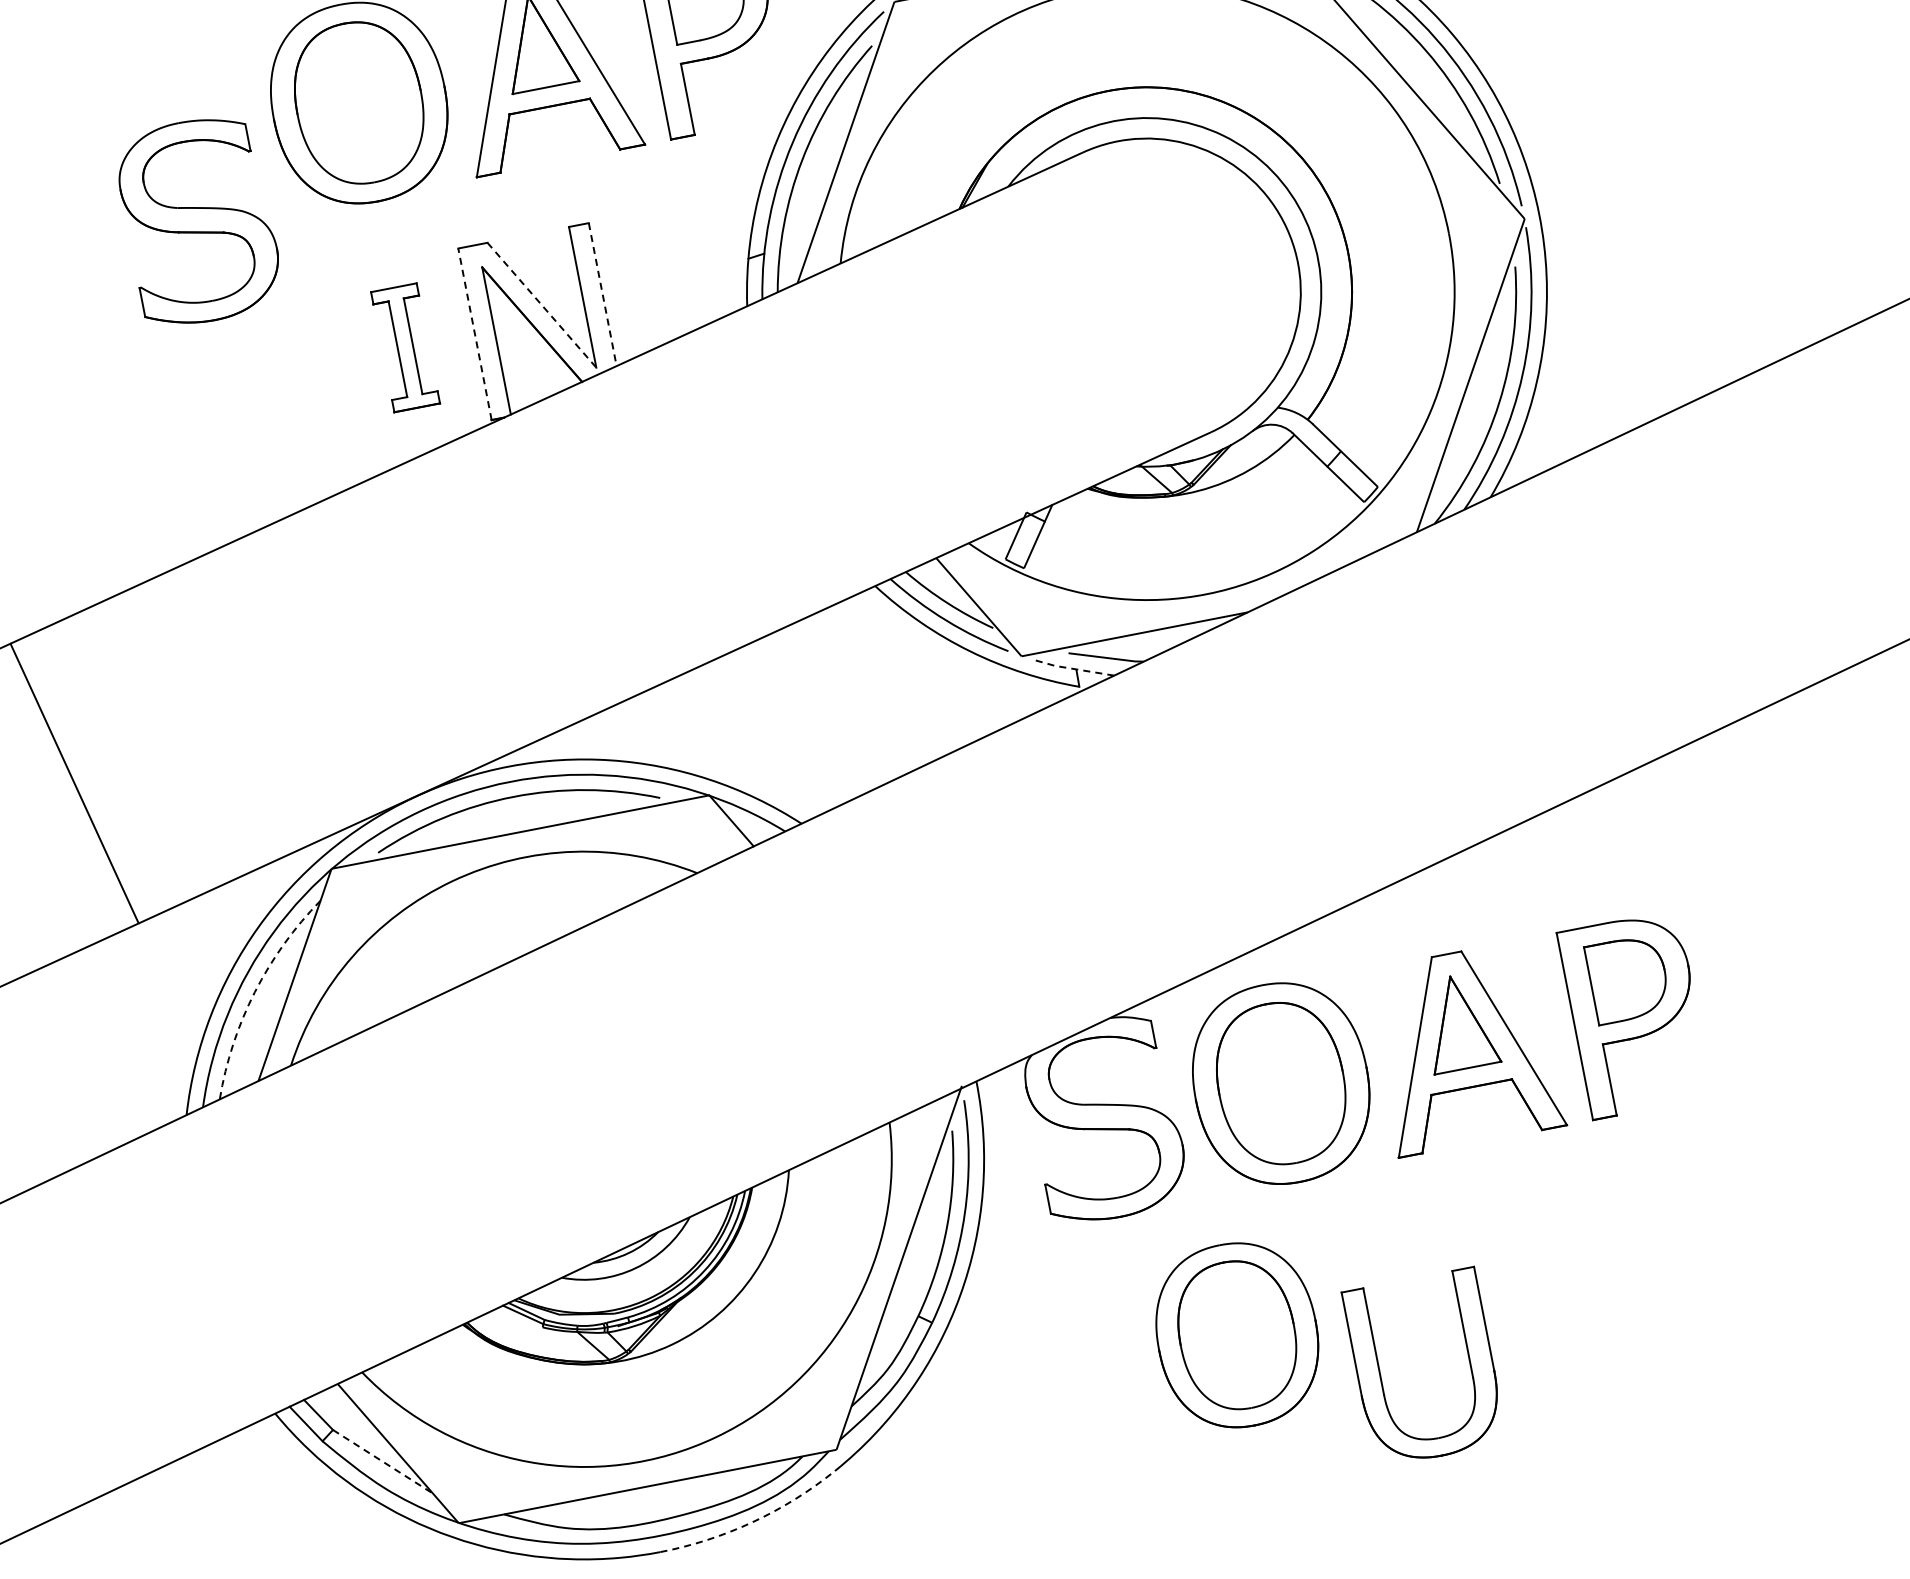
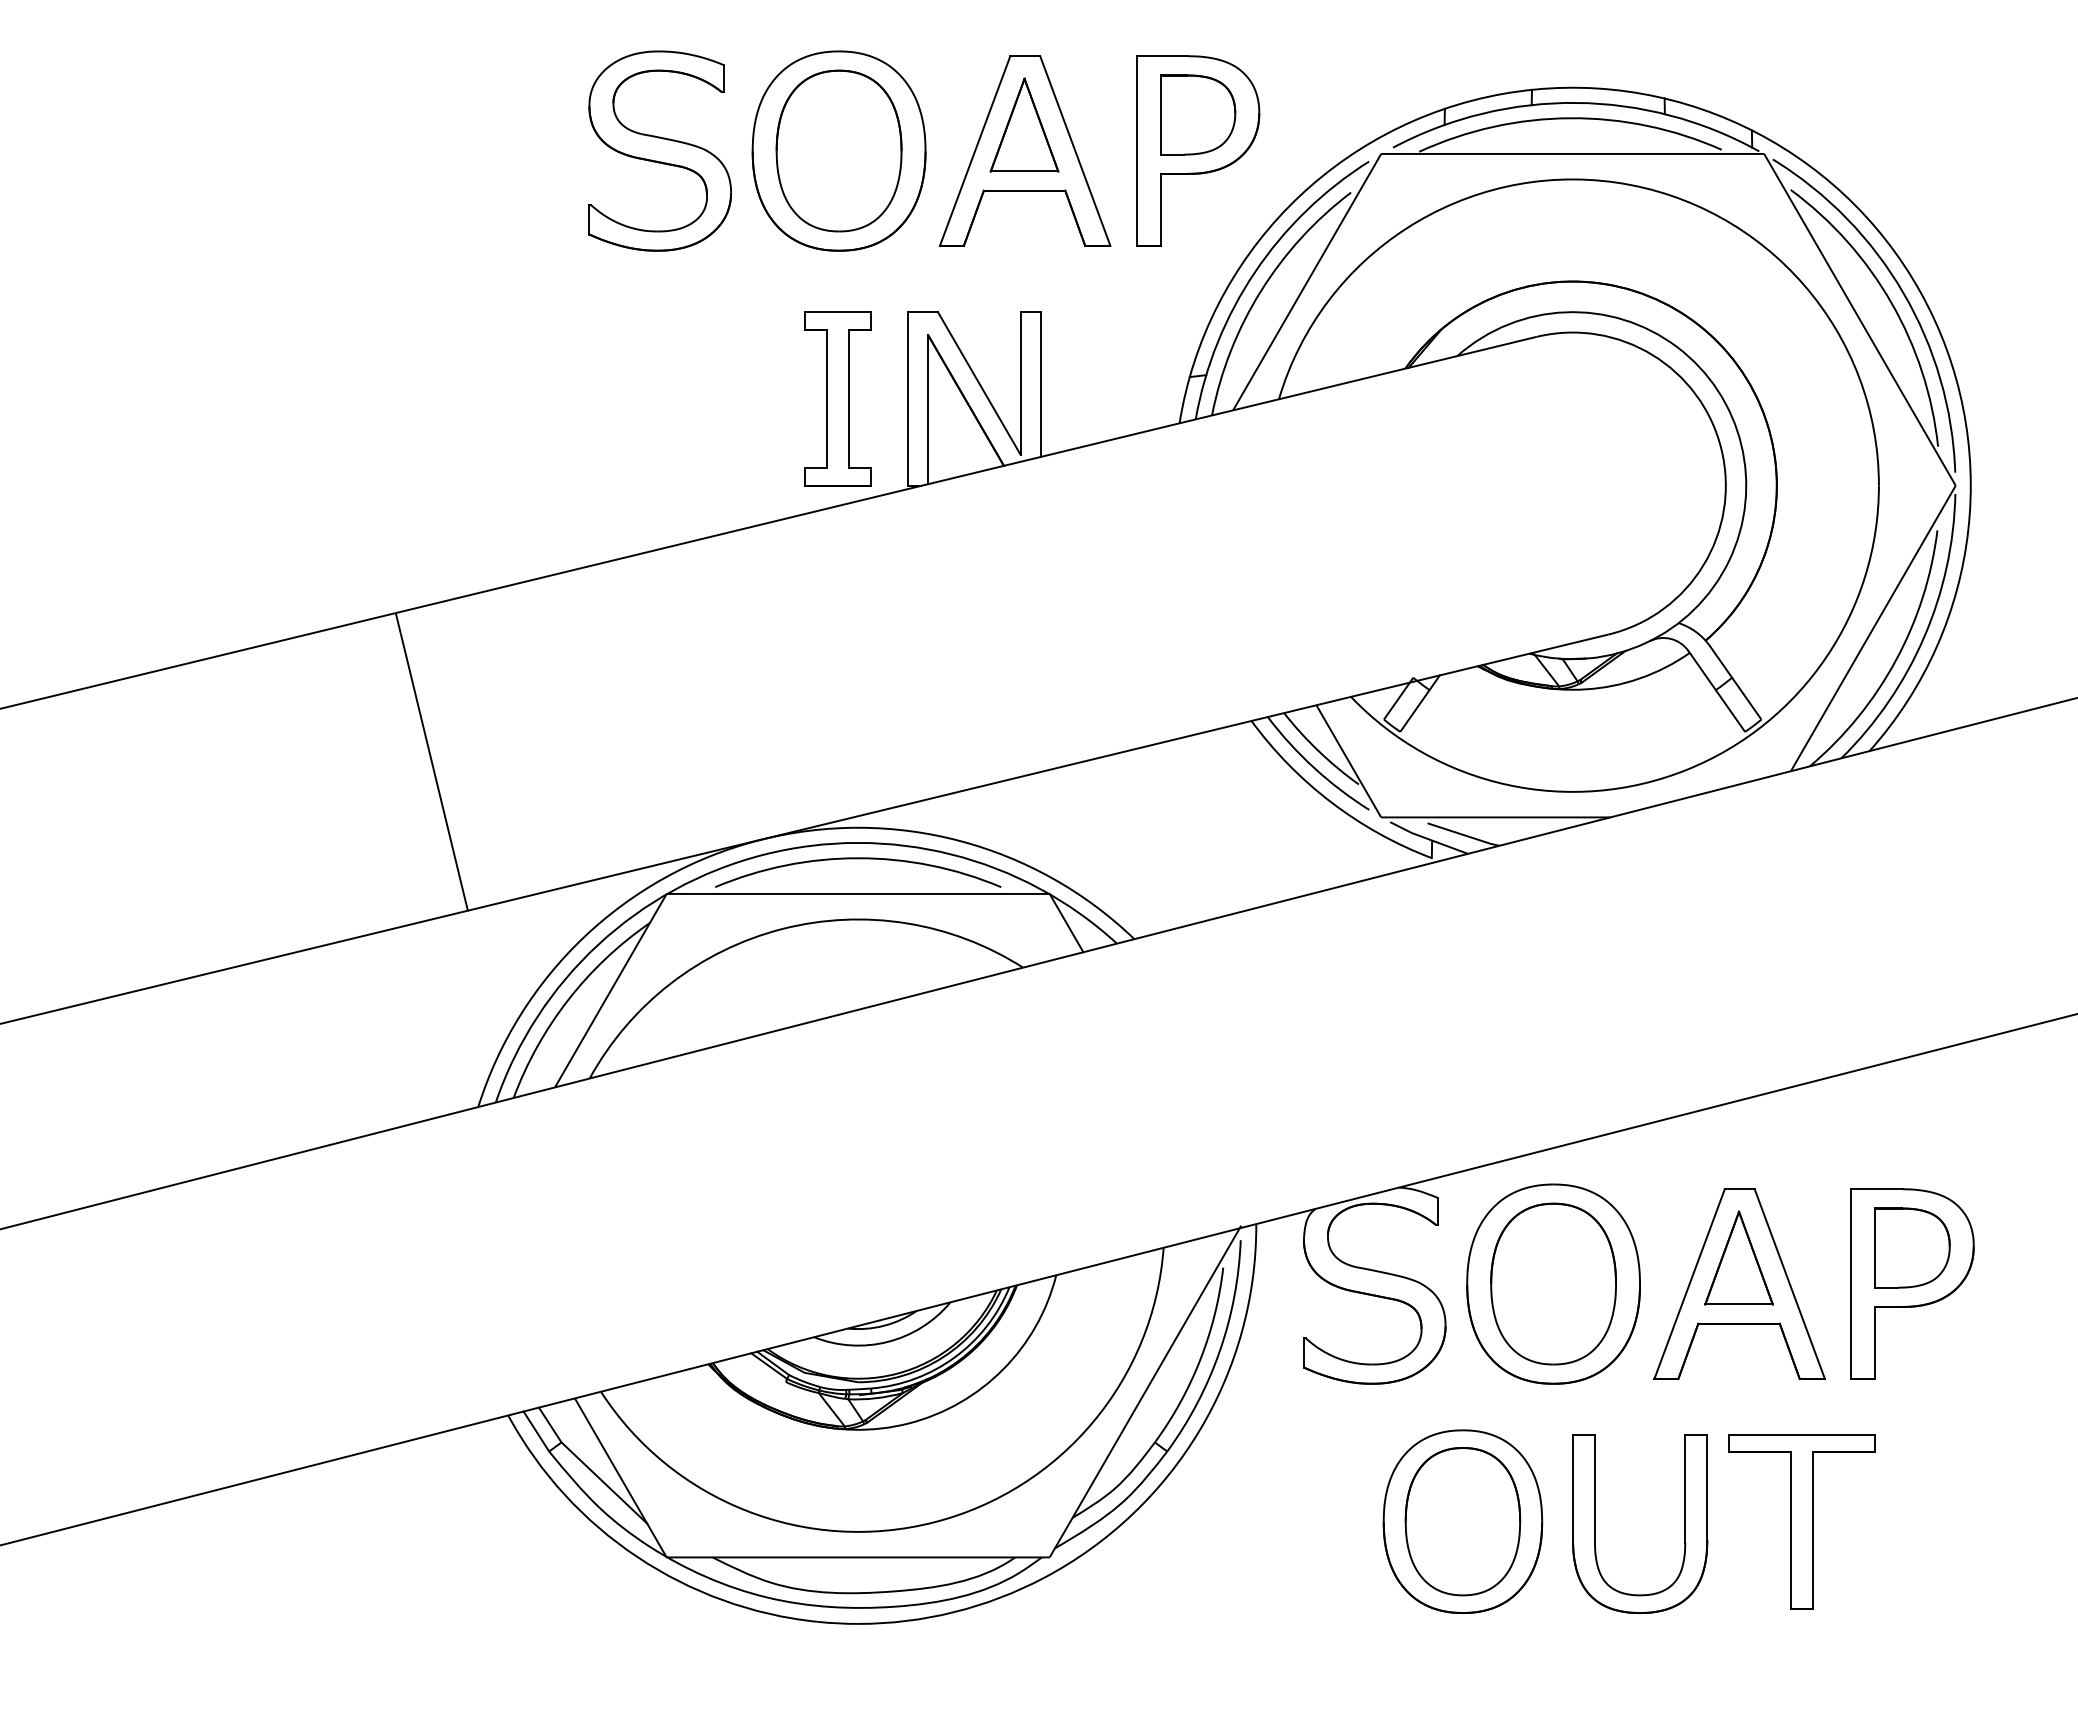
part: (198, 220) -> (659, 150), moved
line: (602, 294) -> (1040, 384), dashed -> solid
line: (542, 305) -> (979, 383), dashed -> solid
line: (475, 333) -> (908, 398), dashed -> solid
part: (405, 347) -> (837, 398), size x1.43
line: (1071, 668) -> (1427, 838), dashed -> solid
arc: (254, 991) -> (568, 999), dashed -> solid
part: (1571, 1270) -> (1801, 1521), added
part: (1468, 1358) -> (1684, 1523), moved
line: (383, 1462) -> (604, 1483), dashed -> solid
arc: (753, 1522) -> (954, 1612), dashed -> solid

